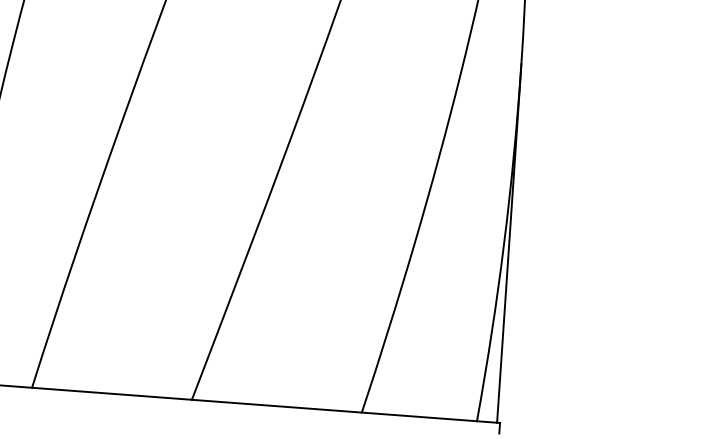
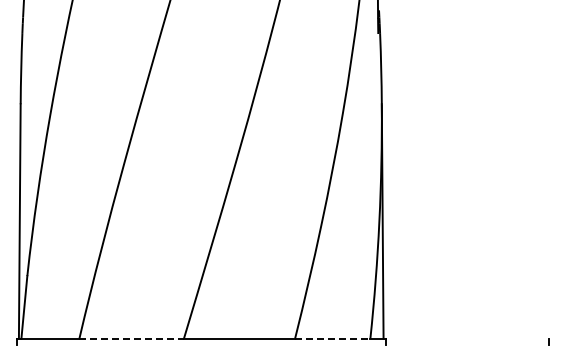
line: (113, 393) -> (132, 338), solid -> dashed
line: (419, 416) -> (332, 338), solid -> dashed

